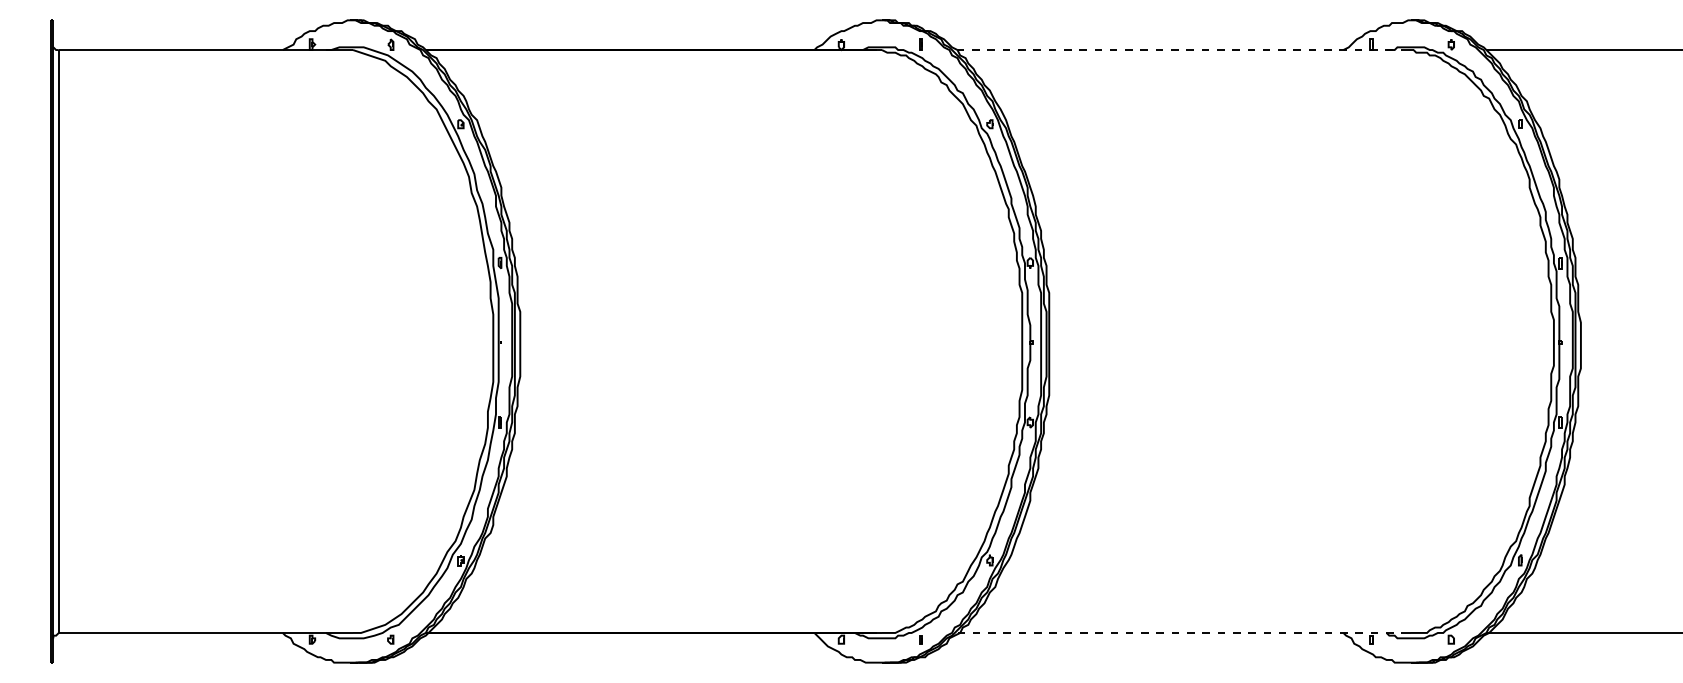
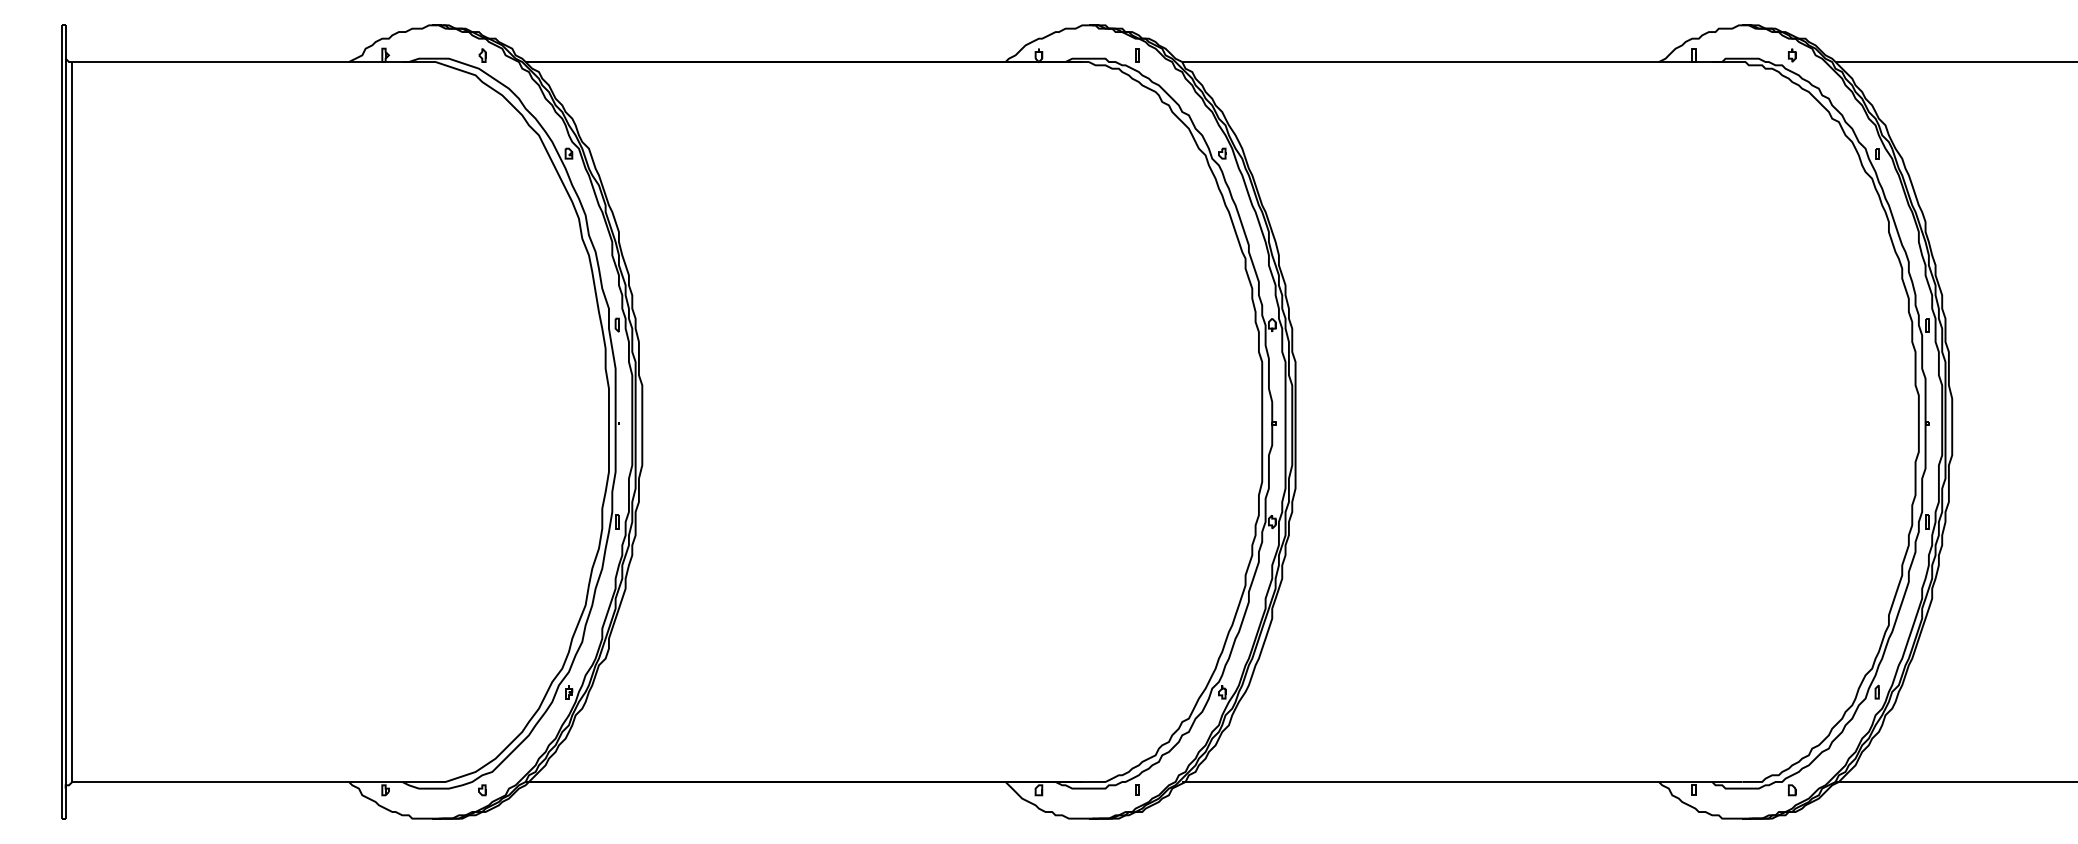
line: (1182, 50) -> (1460, 62), dashed -> solid
line: (1183, 632) -> (1461, 781), dashed -> solid

